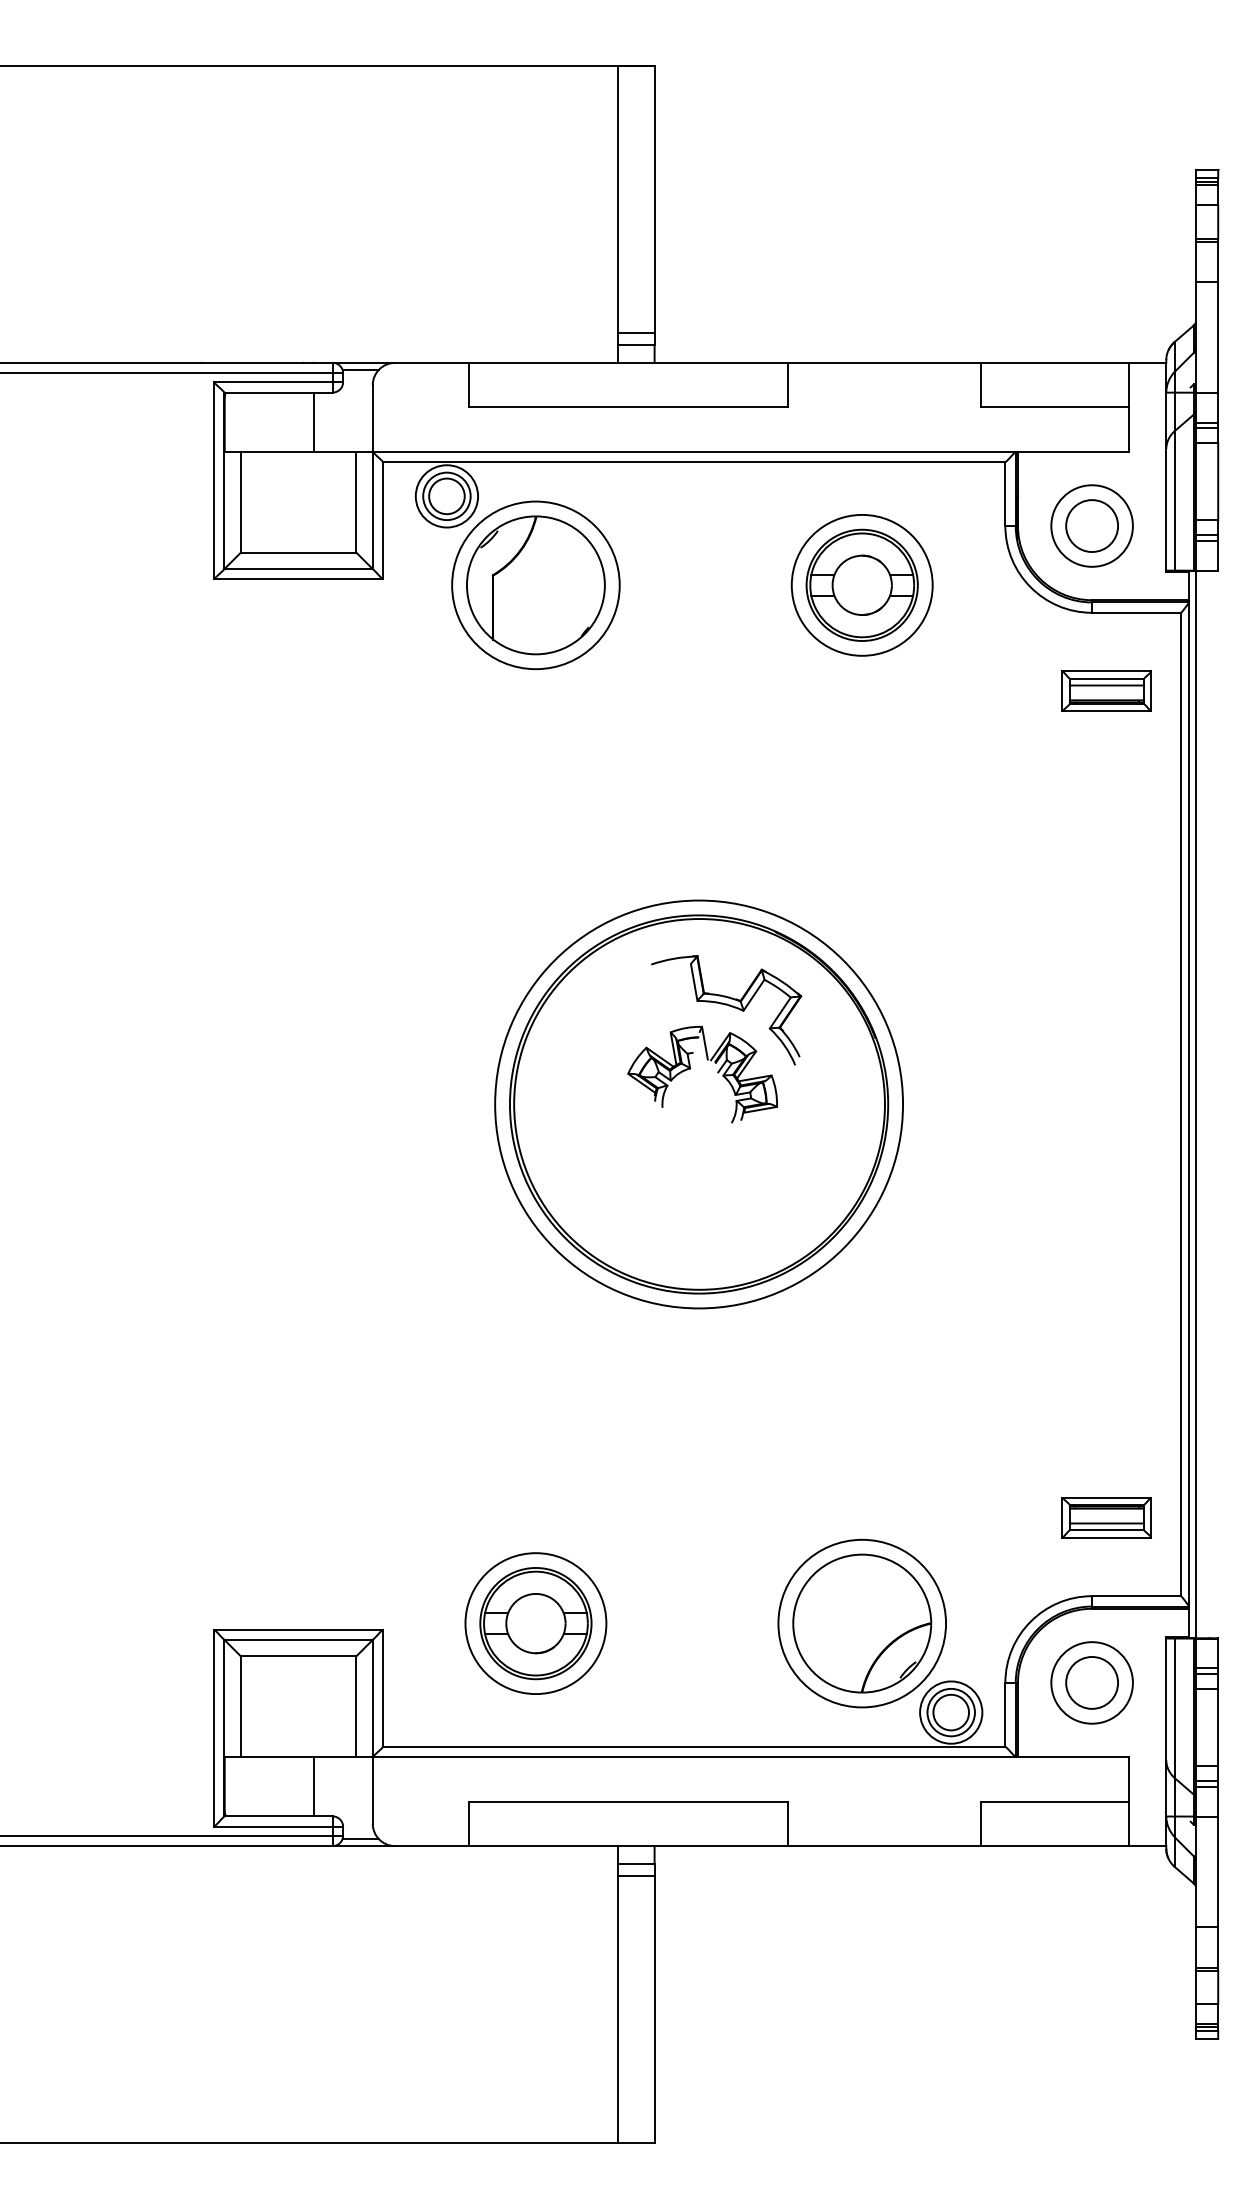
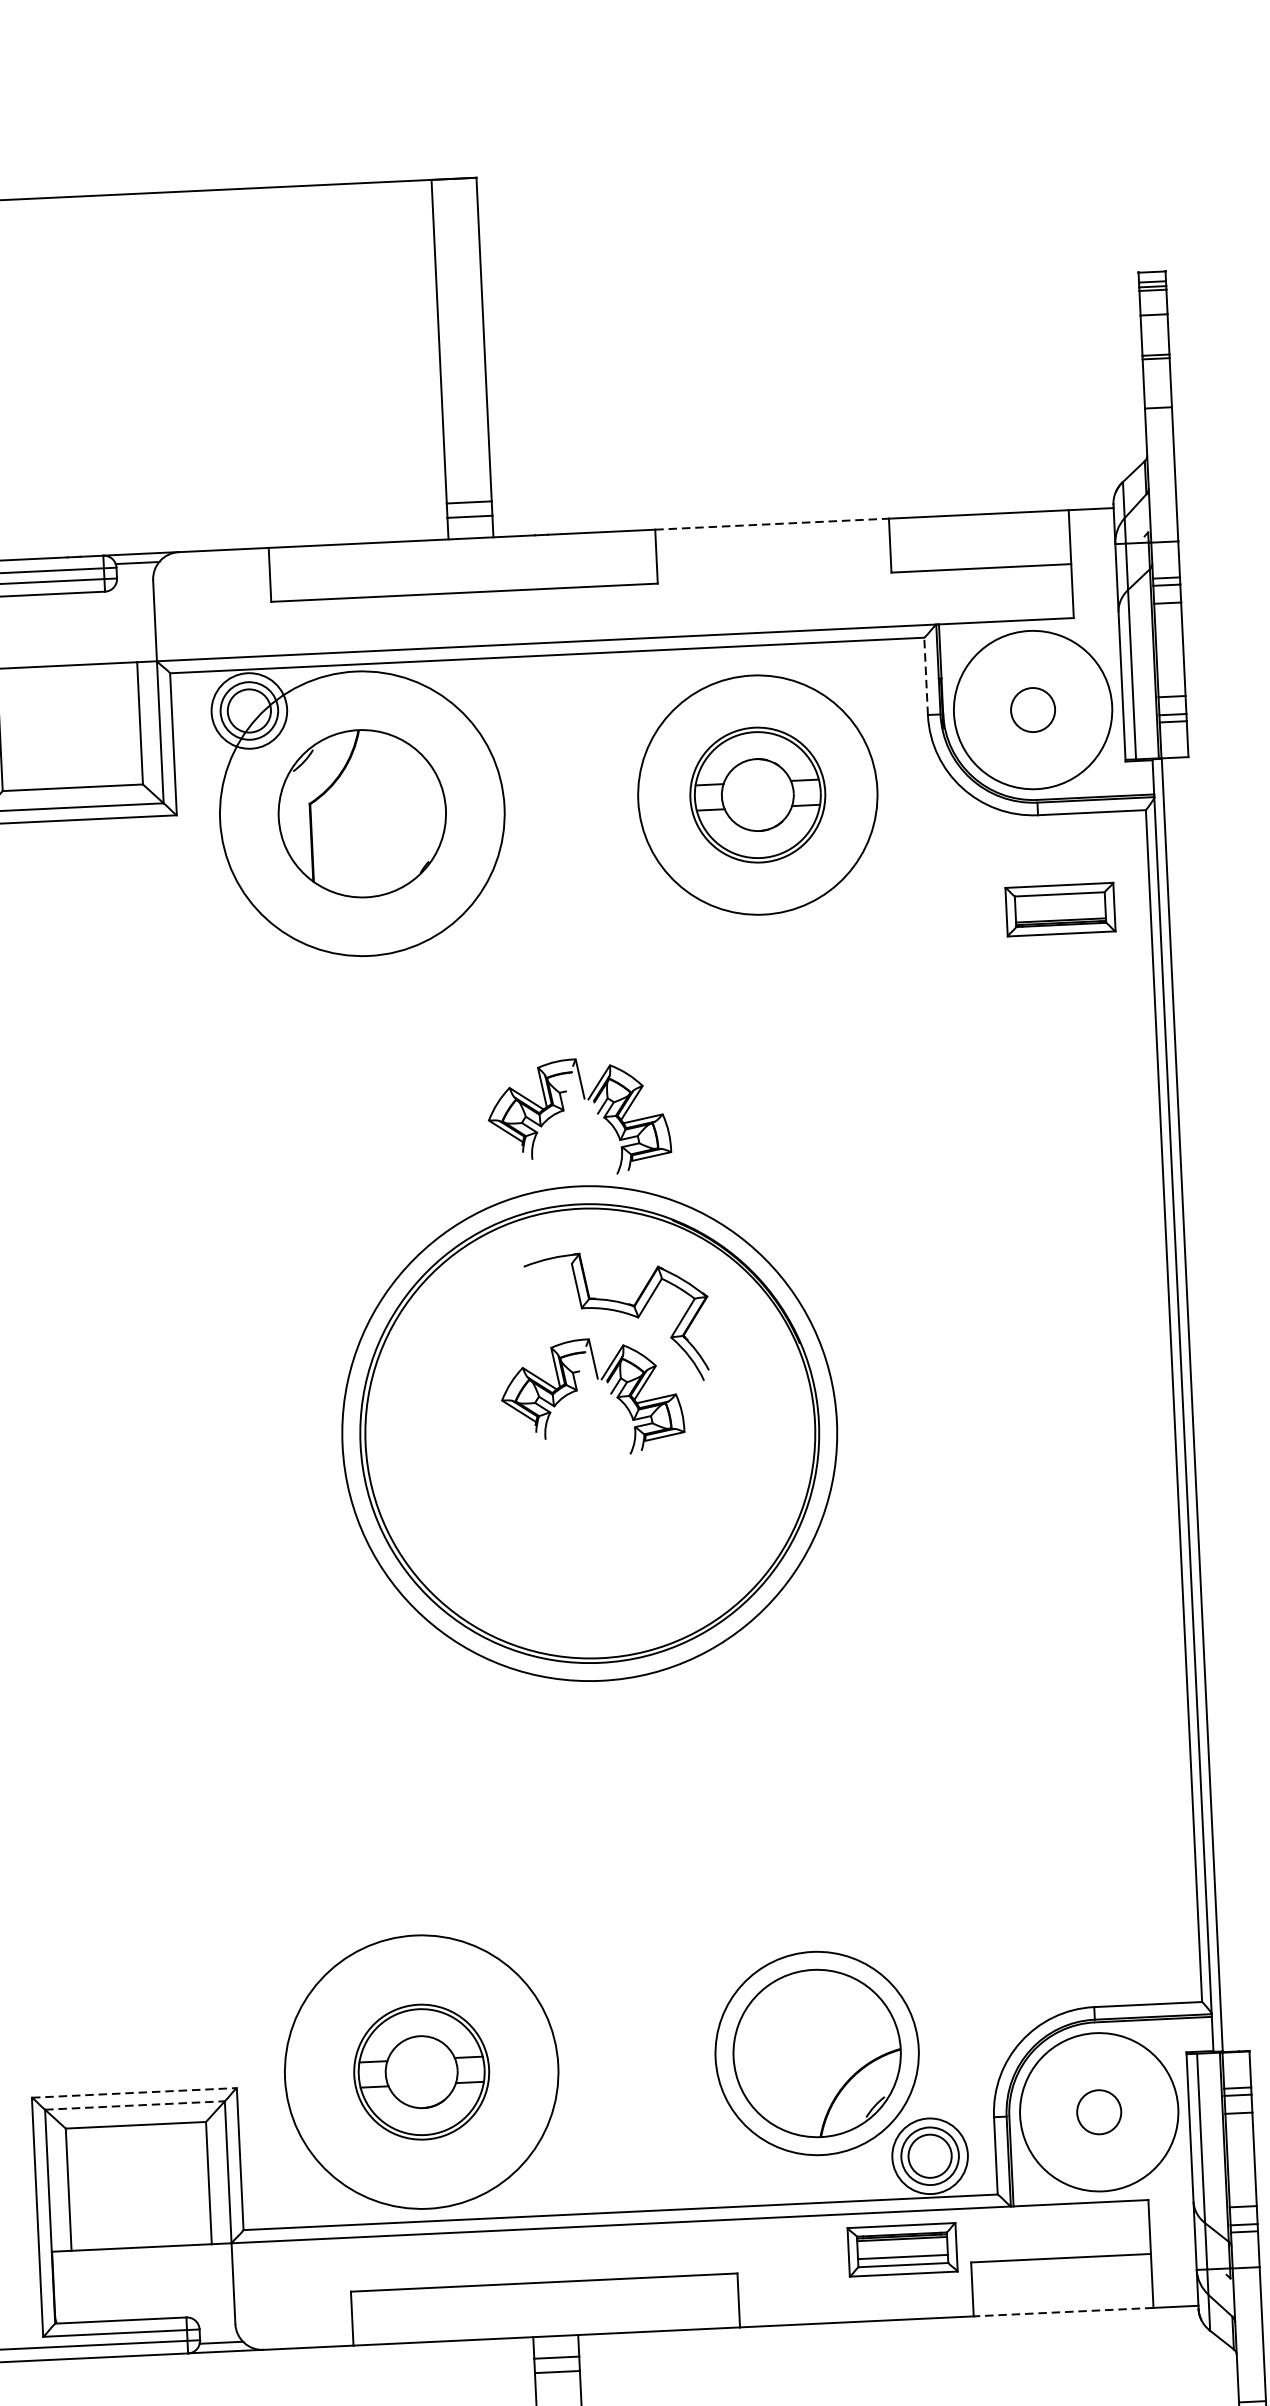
line: (884, 362) -> (772, 523), solid -> dashed
line: (313, 421) -> (83, 627), removed
line: (1005, 494) -> (926, 676), solid -> dashed
circle: (1091, 525) -> (1032, 709), size x1.6
circle: (1092, 526) -> (1033, 710), size x0.7
circle: (861, 584) -> (756, 794), size x1.4
circle: (535, 585) -> (361, 813), size x1.4
line: (1106, 685) -> (1059, 902), removed
part: (691, 837) -> (565, 1110), added
part: (1106, 1517) -> (902, 2249), moved
circle: (535, 1623) -> (421, 2072), size x1.6
line: (298, 1629) -> (134, 2092), solid -> dashed
line: (299, 1639) -> (136, 2104), solid -> dashed
circle: (1091, 1682) -> (1098, 2111), size x1.6
circle: (1092, 1682) -> (1099, 2111), size x0.7
line: (313, 1786) -> (161, 2282), removed
line: (1054, 1846) -> (1062, 2312), solid -> dashed

